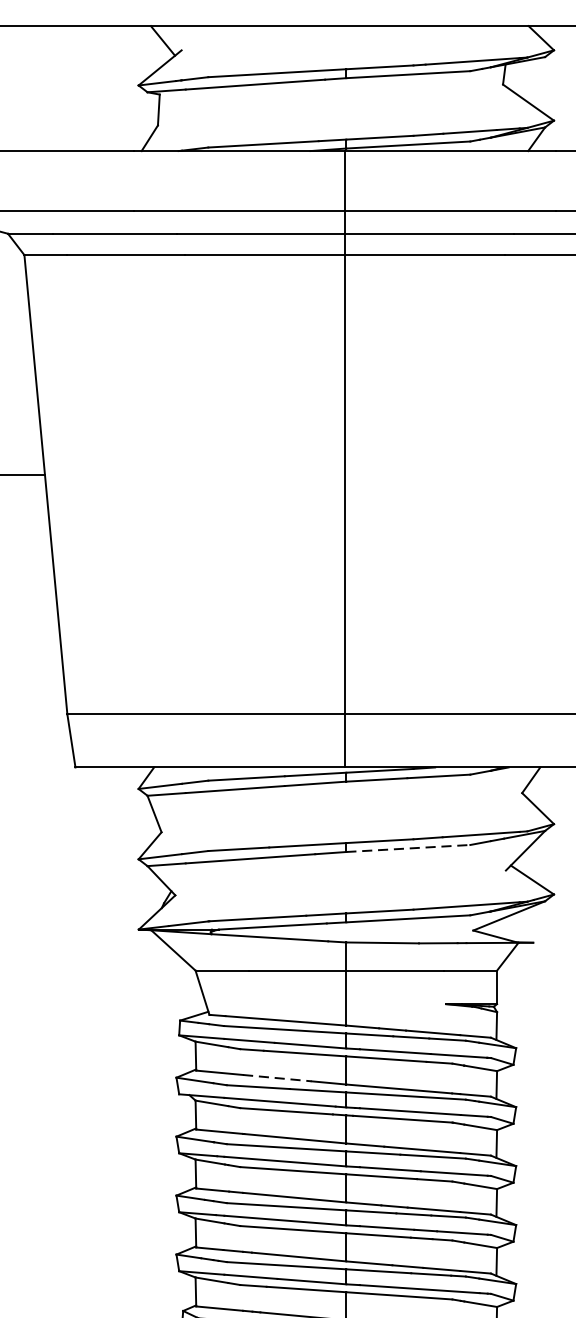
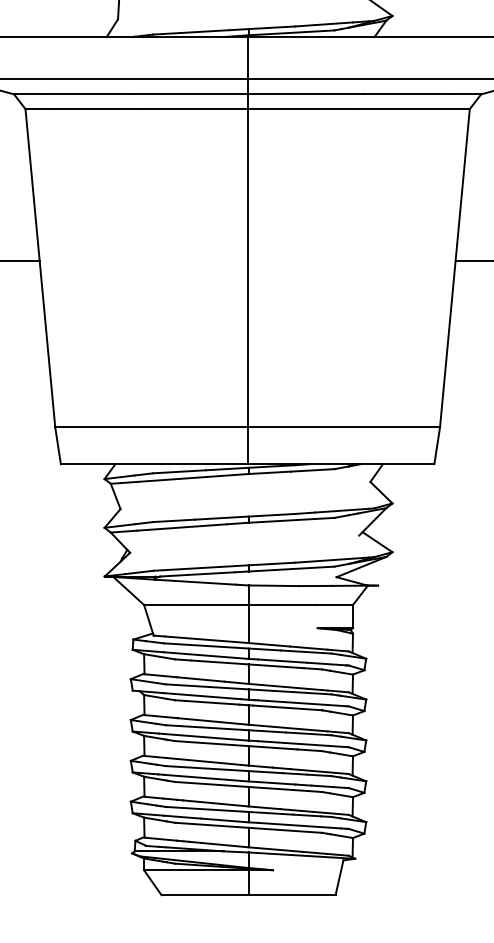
line: (409, 848) -> (292, 520), dashed -> solid
line: (276, 1078) -> (200, 679), dashed -> solid

